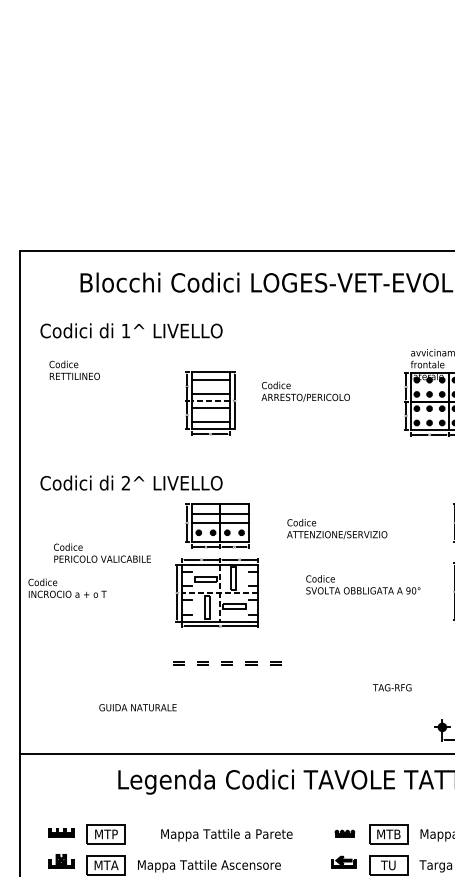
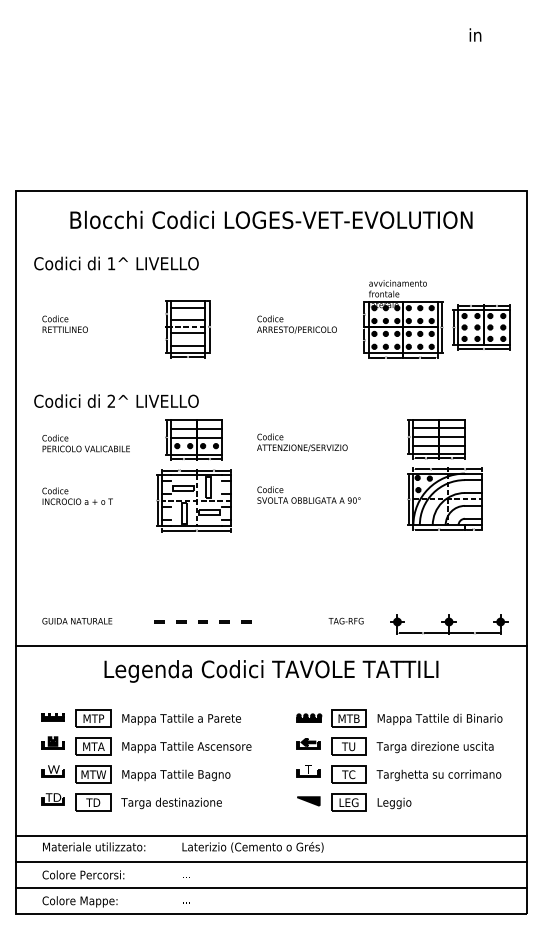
text: (74, 369) -> (64, 323), moved
text: (305, 391) -> (296, 324), moved
text: (101, 553) -> (85, 443), moved
text: (362, 584) -> (308, 494), moved
text: (67, 587) -> (77, 495), moved
part: (226, 662) -> (202, 621), moved
text: (391, 687) -> (345, 620), moved
text: (138, 708) -> (77, 621), moved
part: (345, 833) -> (309, 717), size x1.43
text: (226, 835) -> (181, 719), moved

